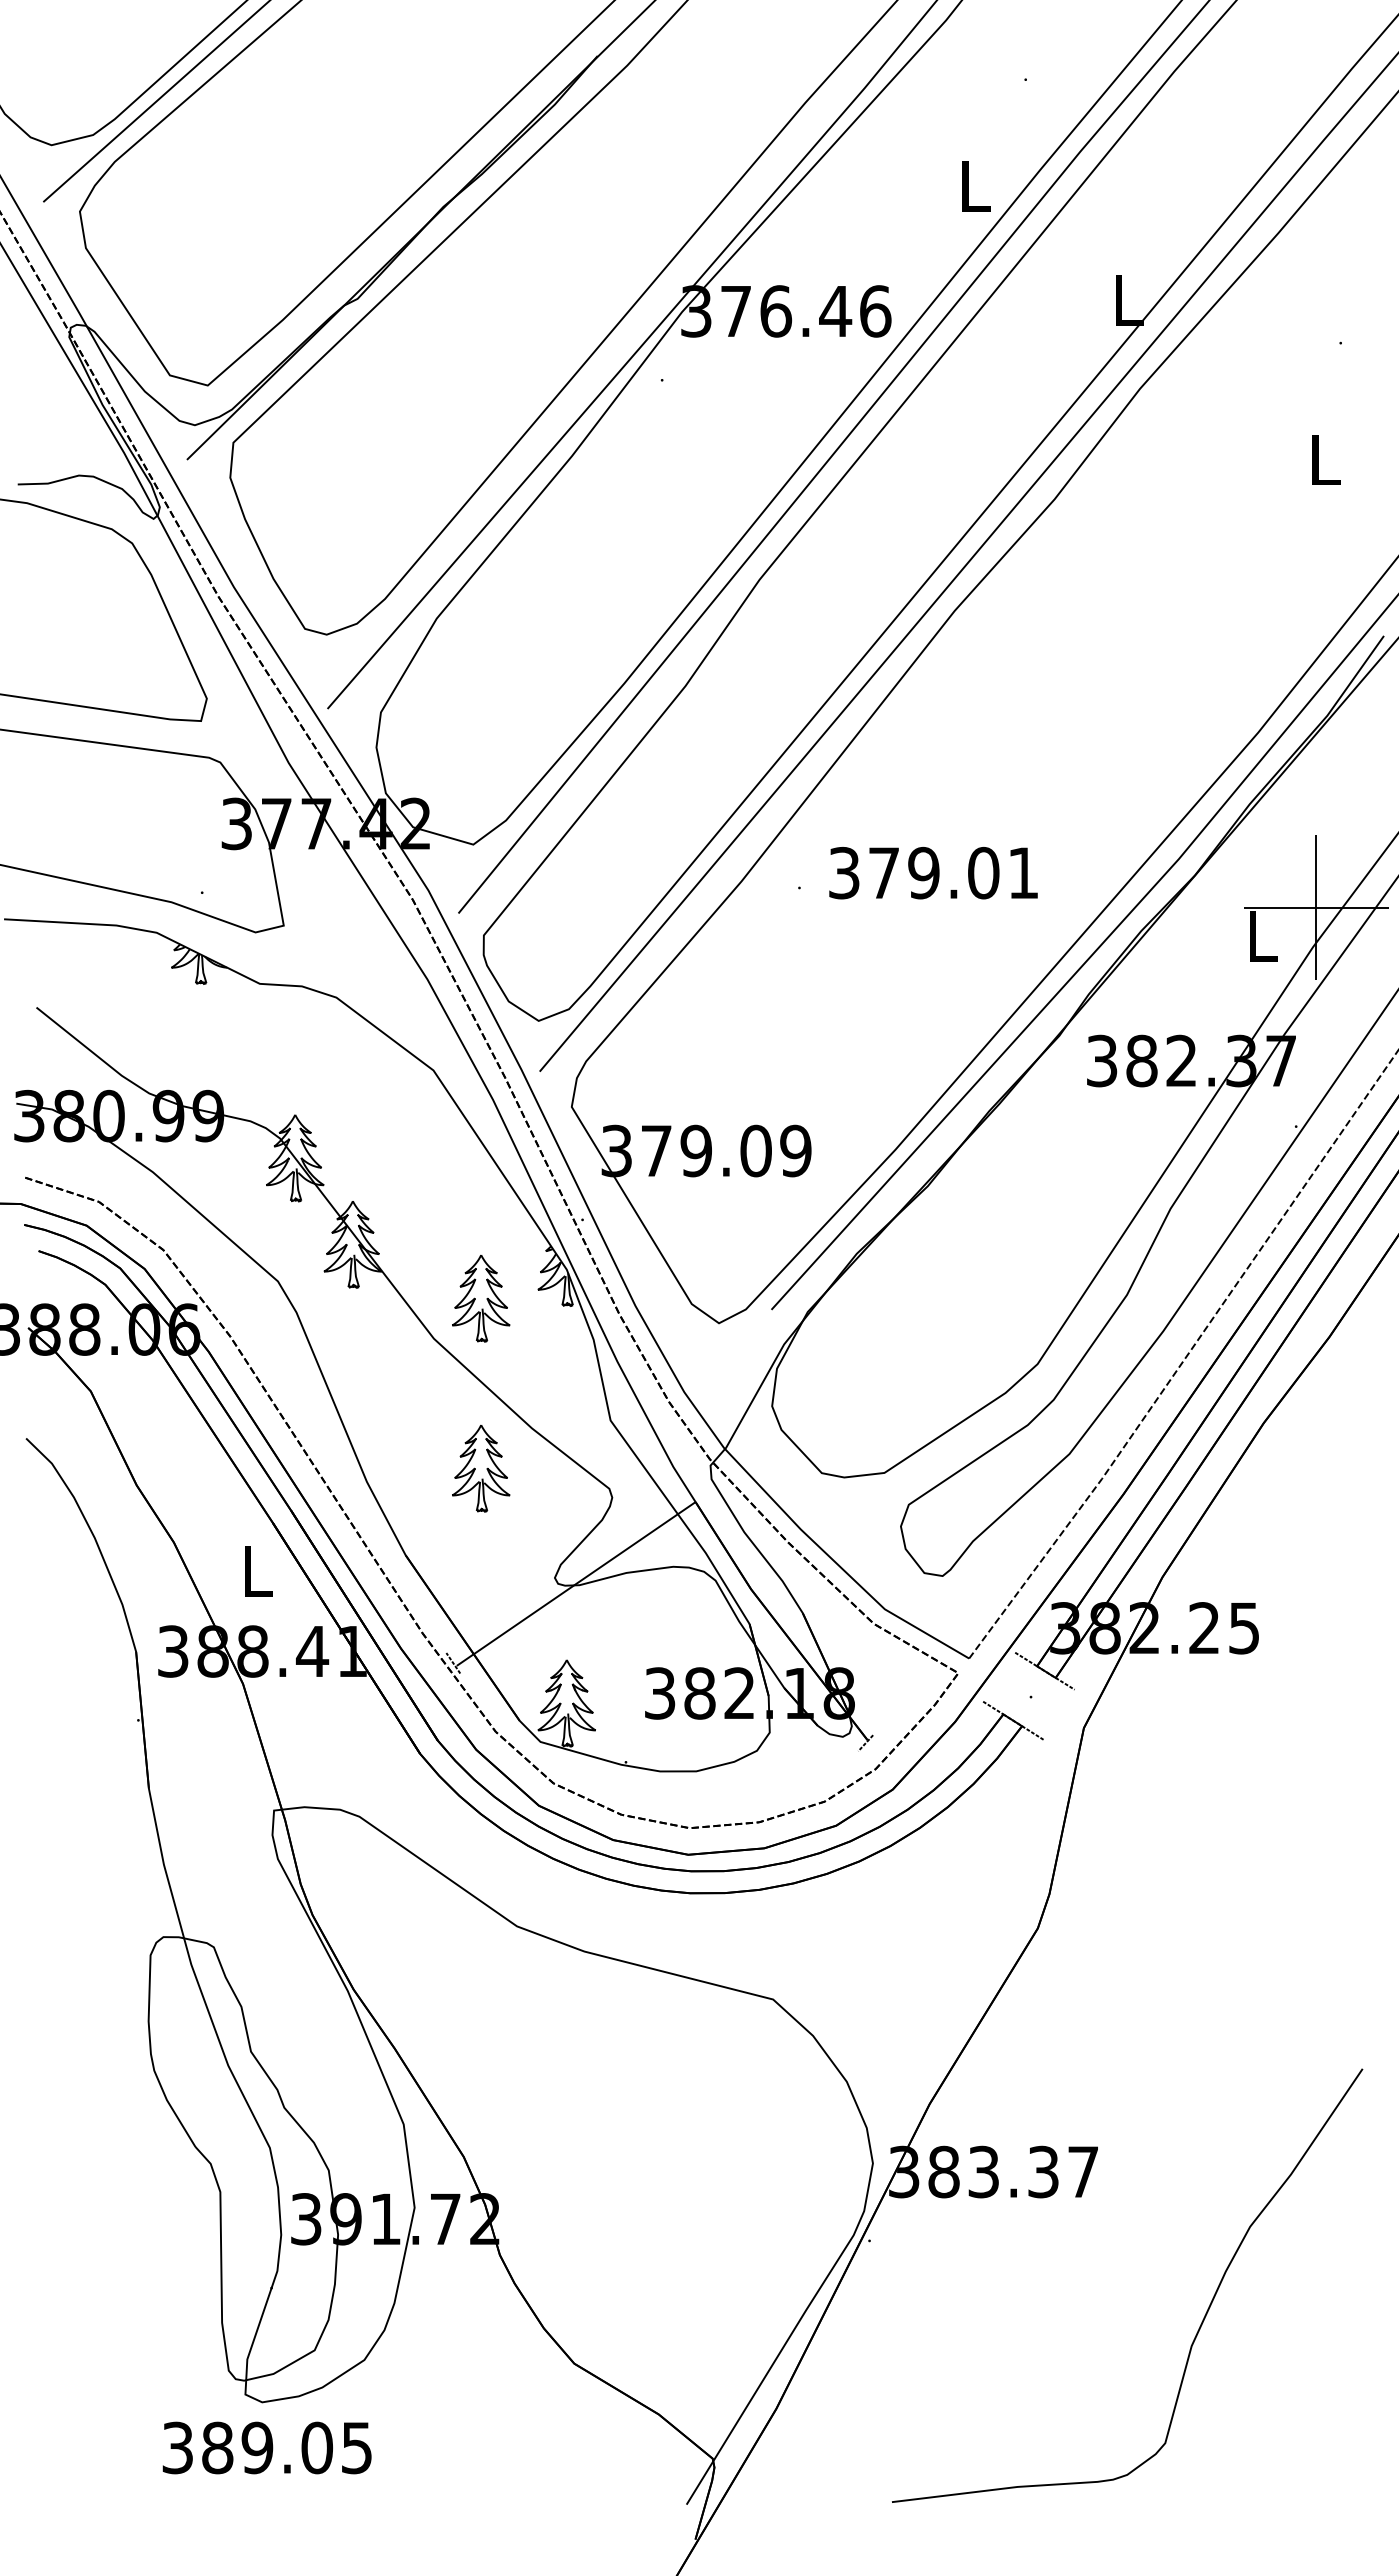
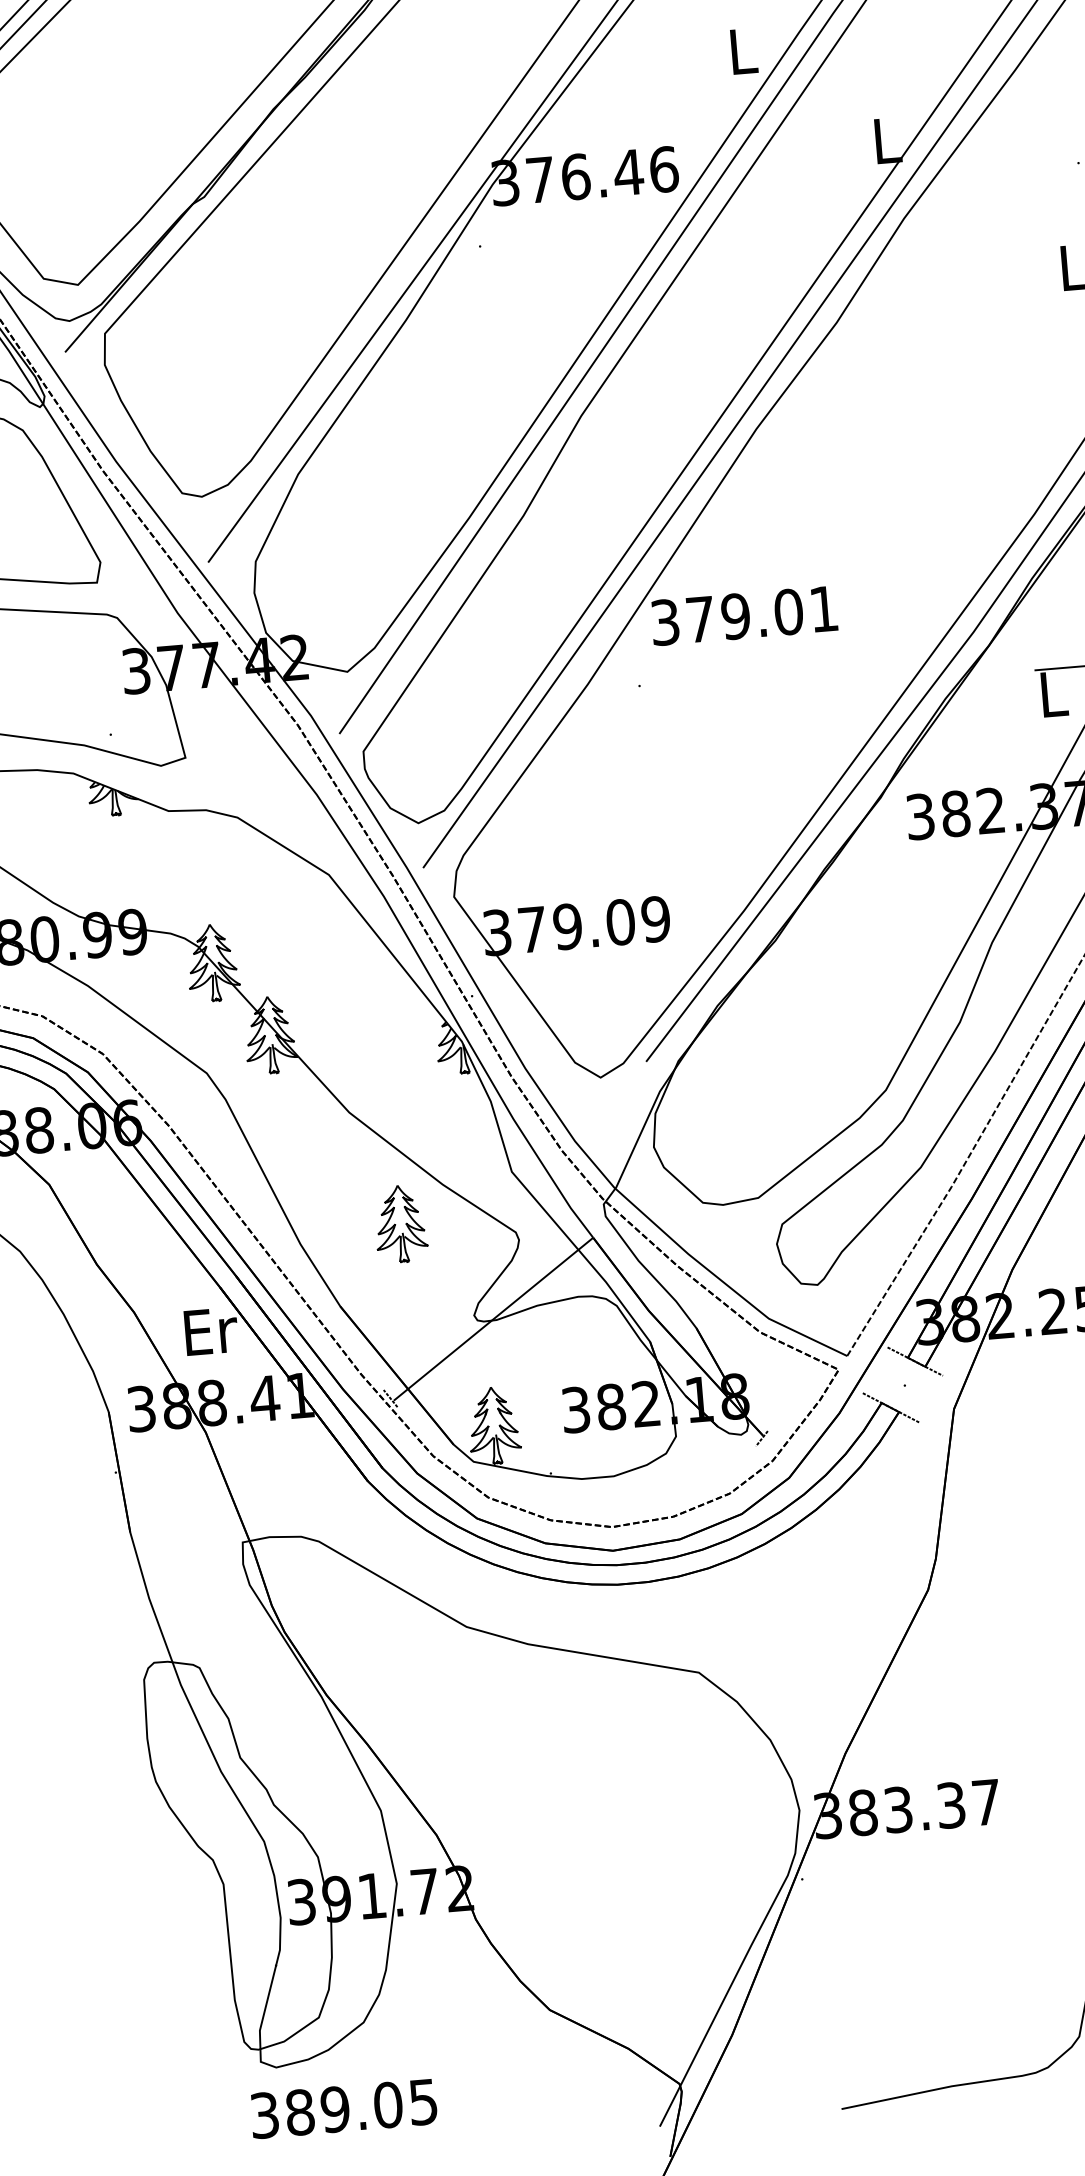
text: (933, 873) -> (744, 616), moved
part: (481, 1298) -> (388, 1073), removed
text: (258, 1570) -> (211, 1330), L -> Er
text: (266, 2447) -> (343, 2108), moved

